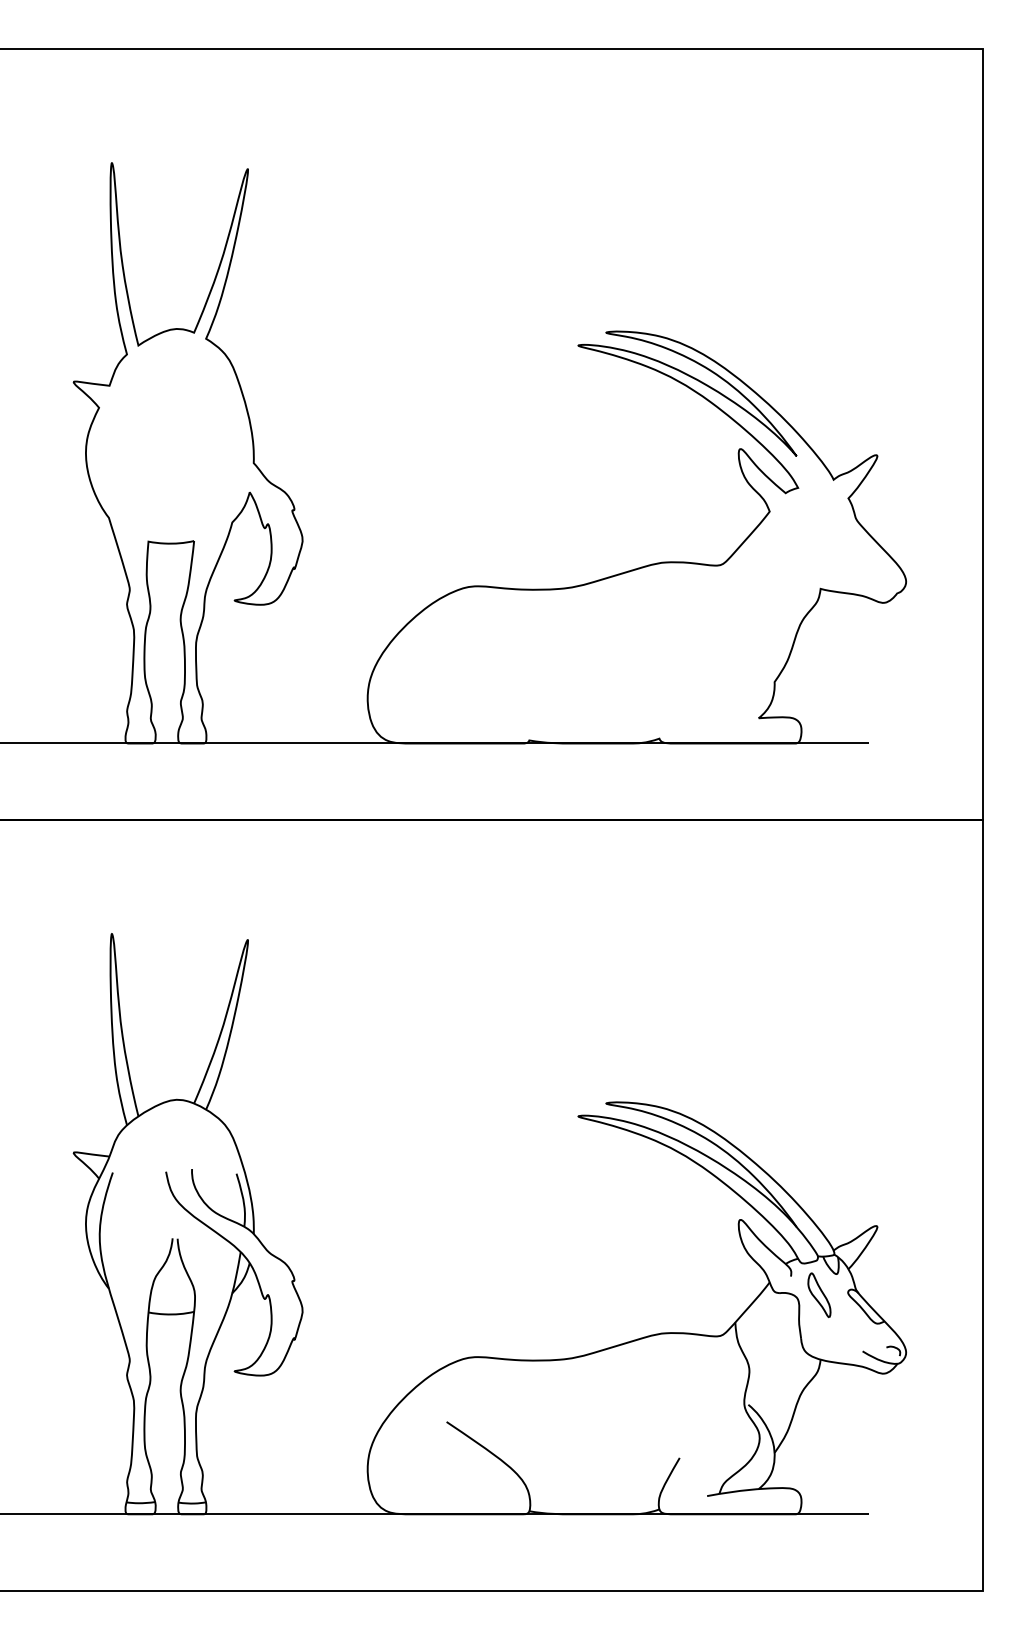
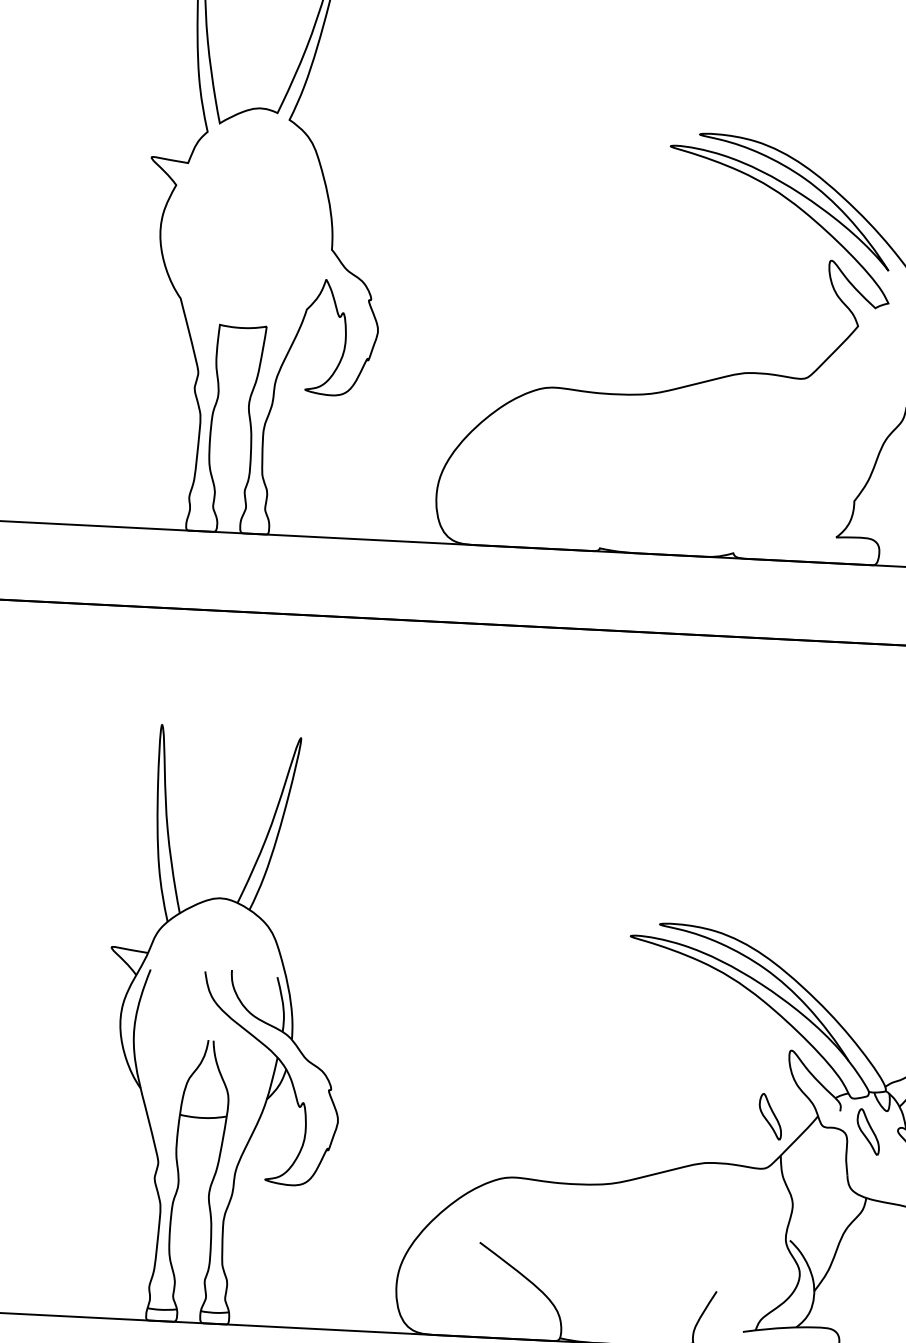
part: (723, 1284) -> (770, 1115), added

